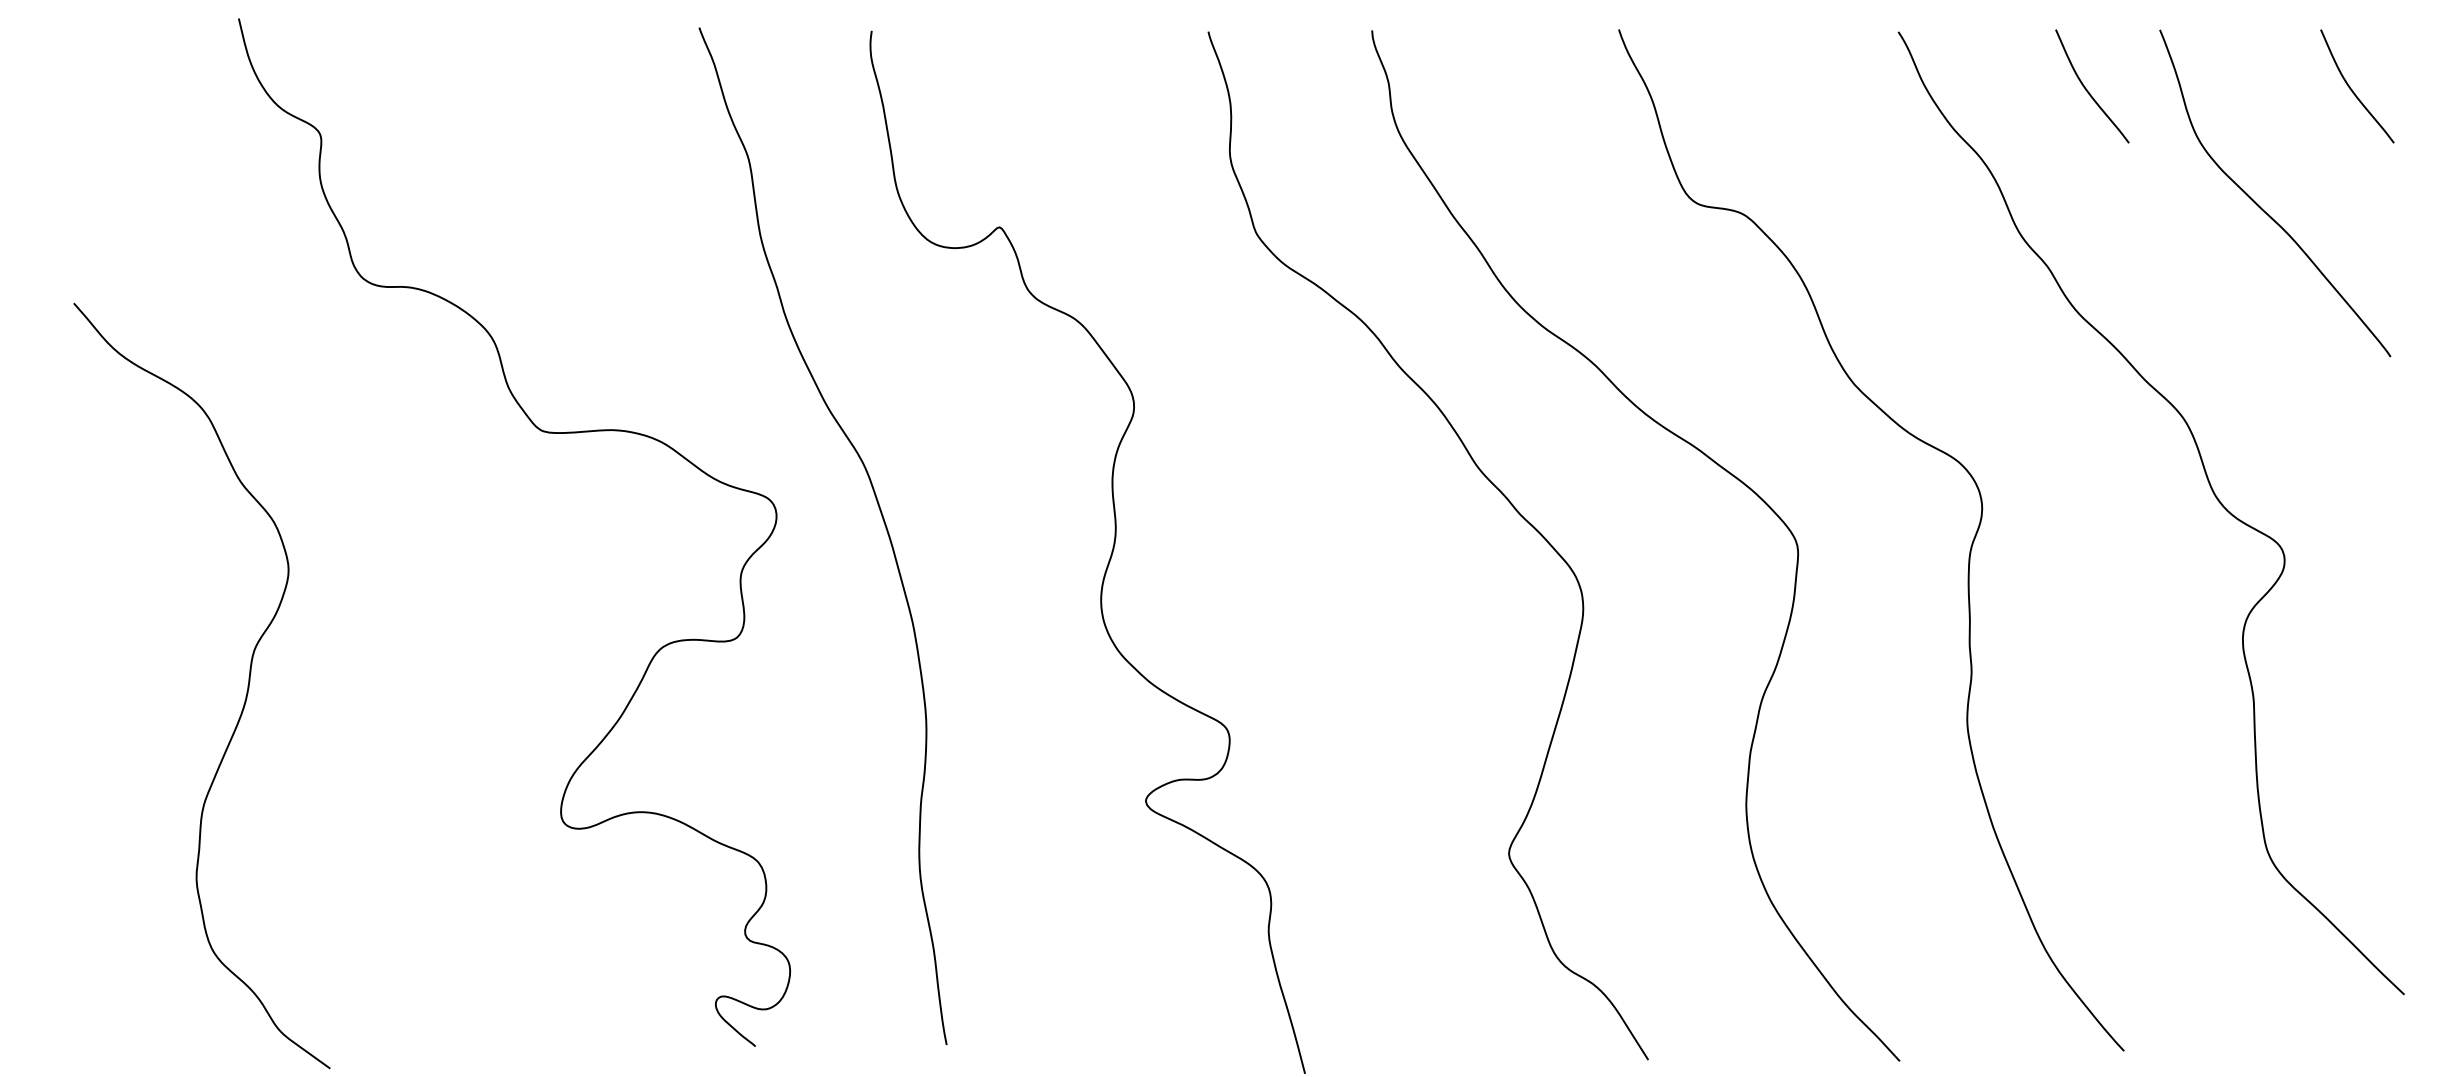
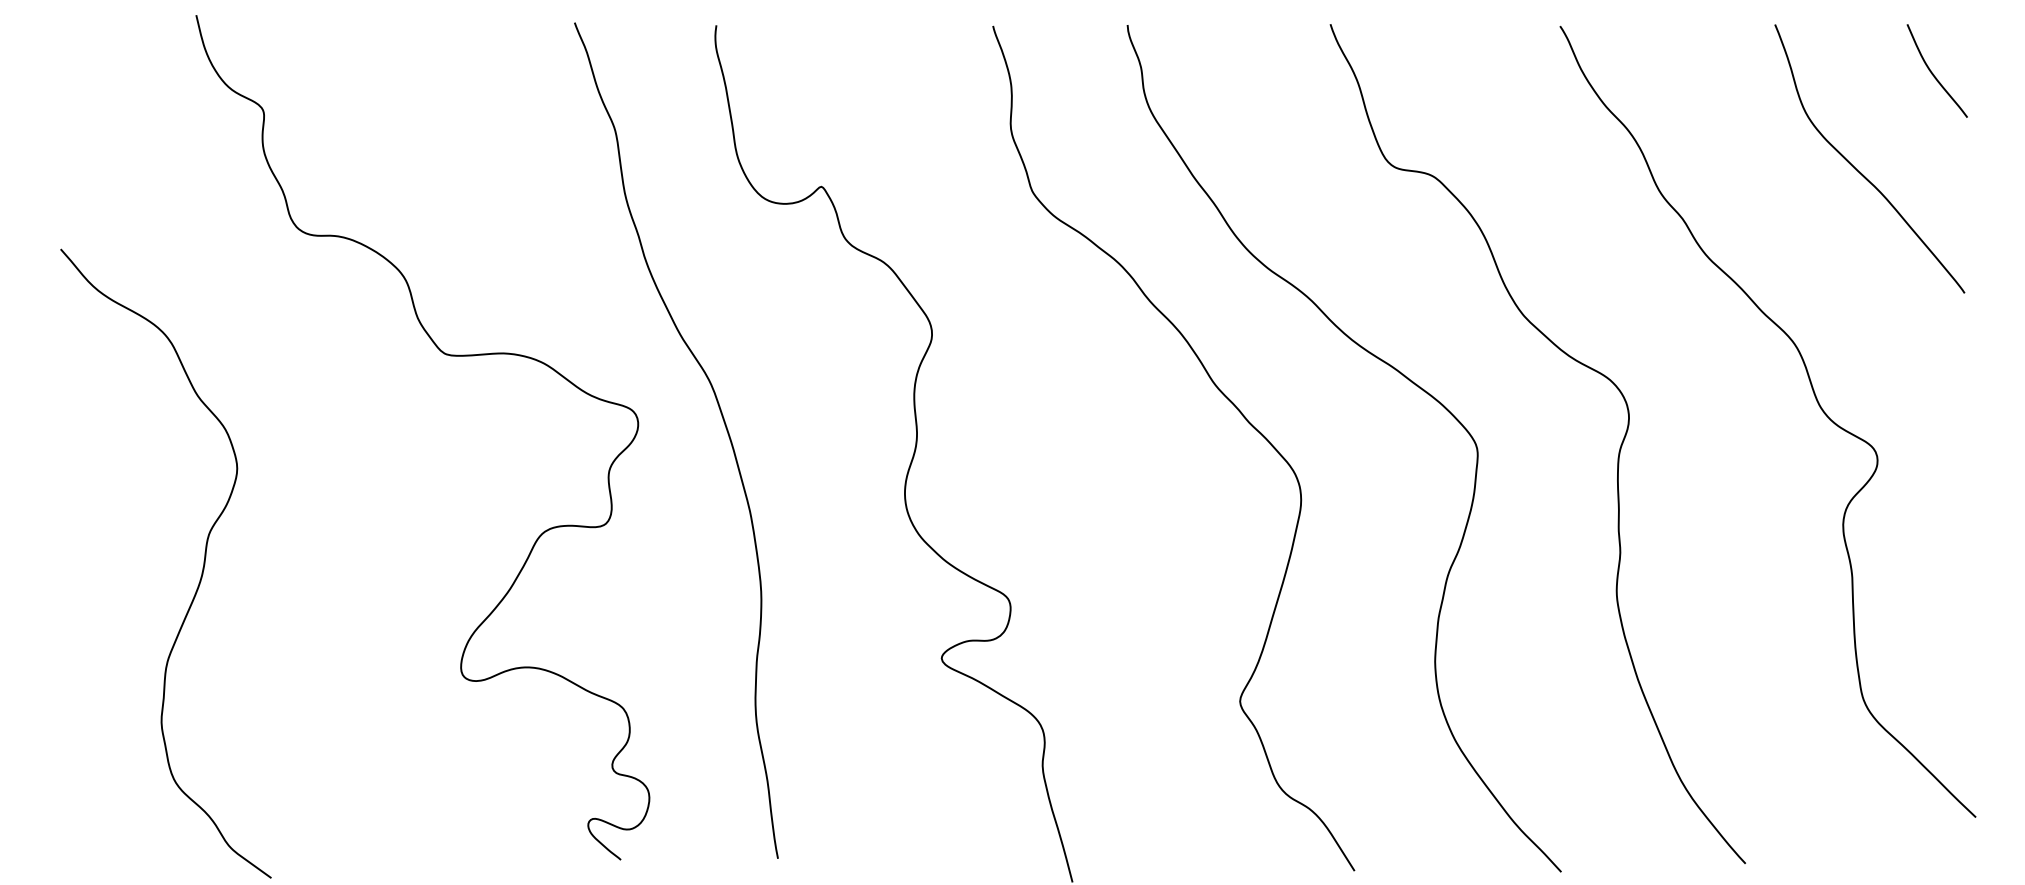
curve: (2087, 89) -> (1715, 73), removed

